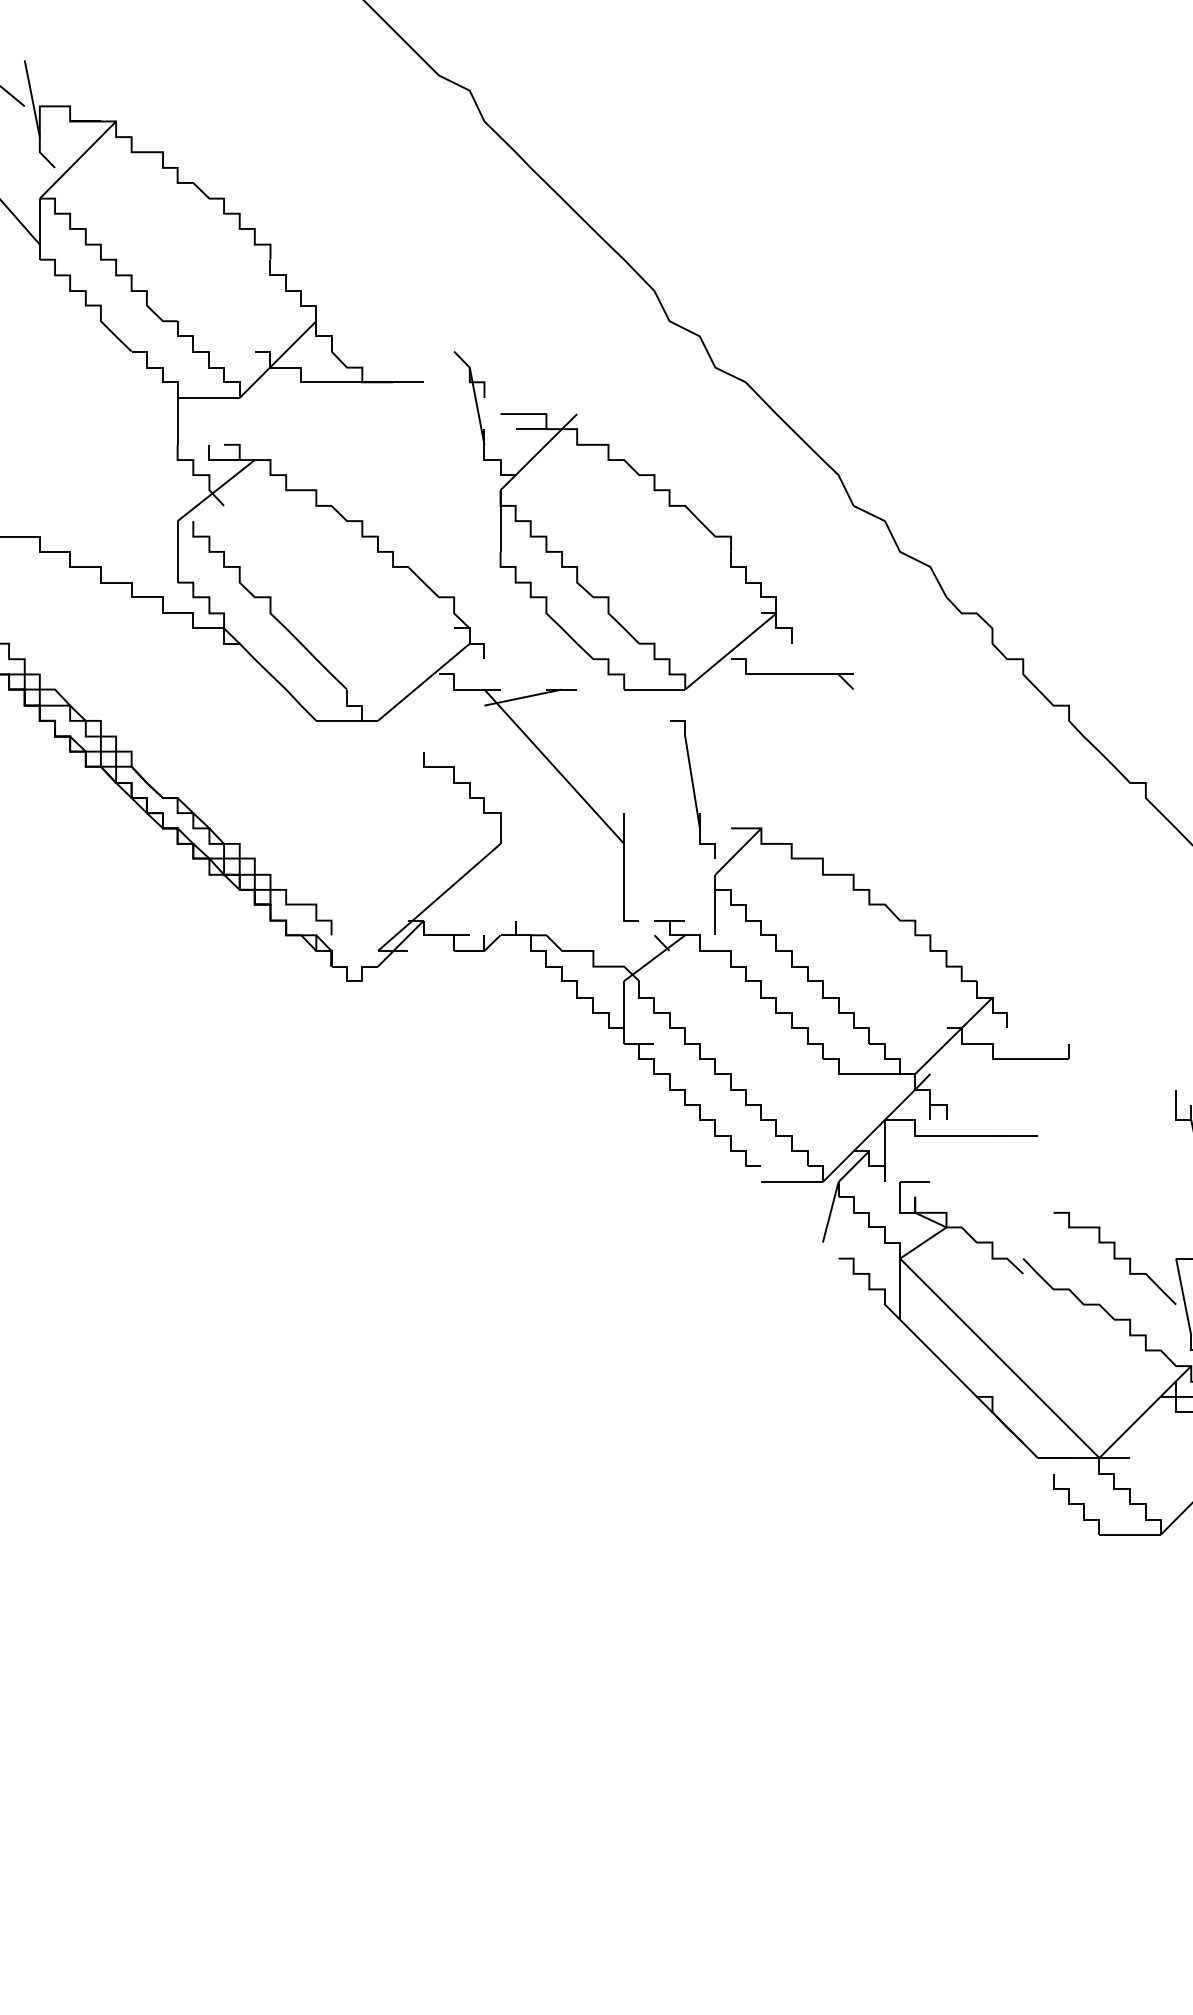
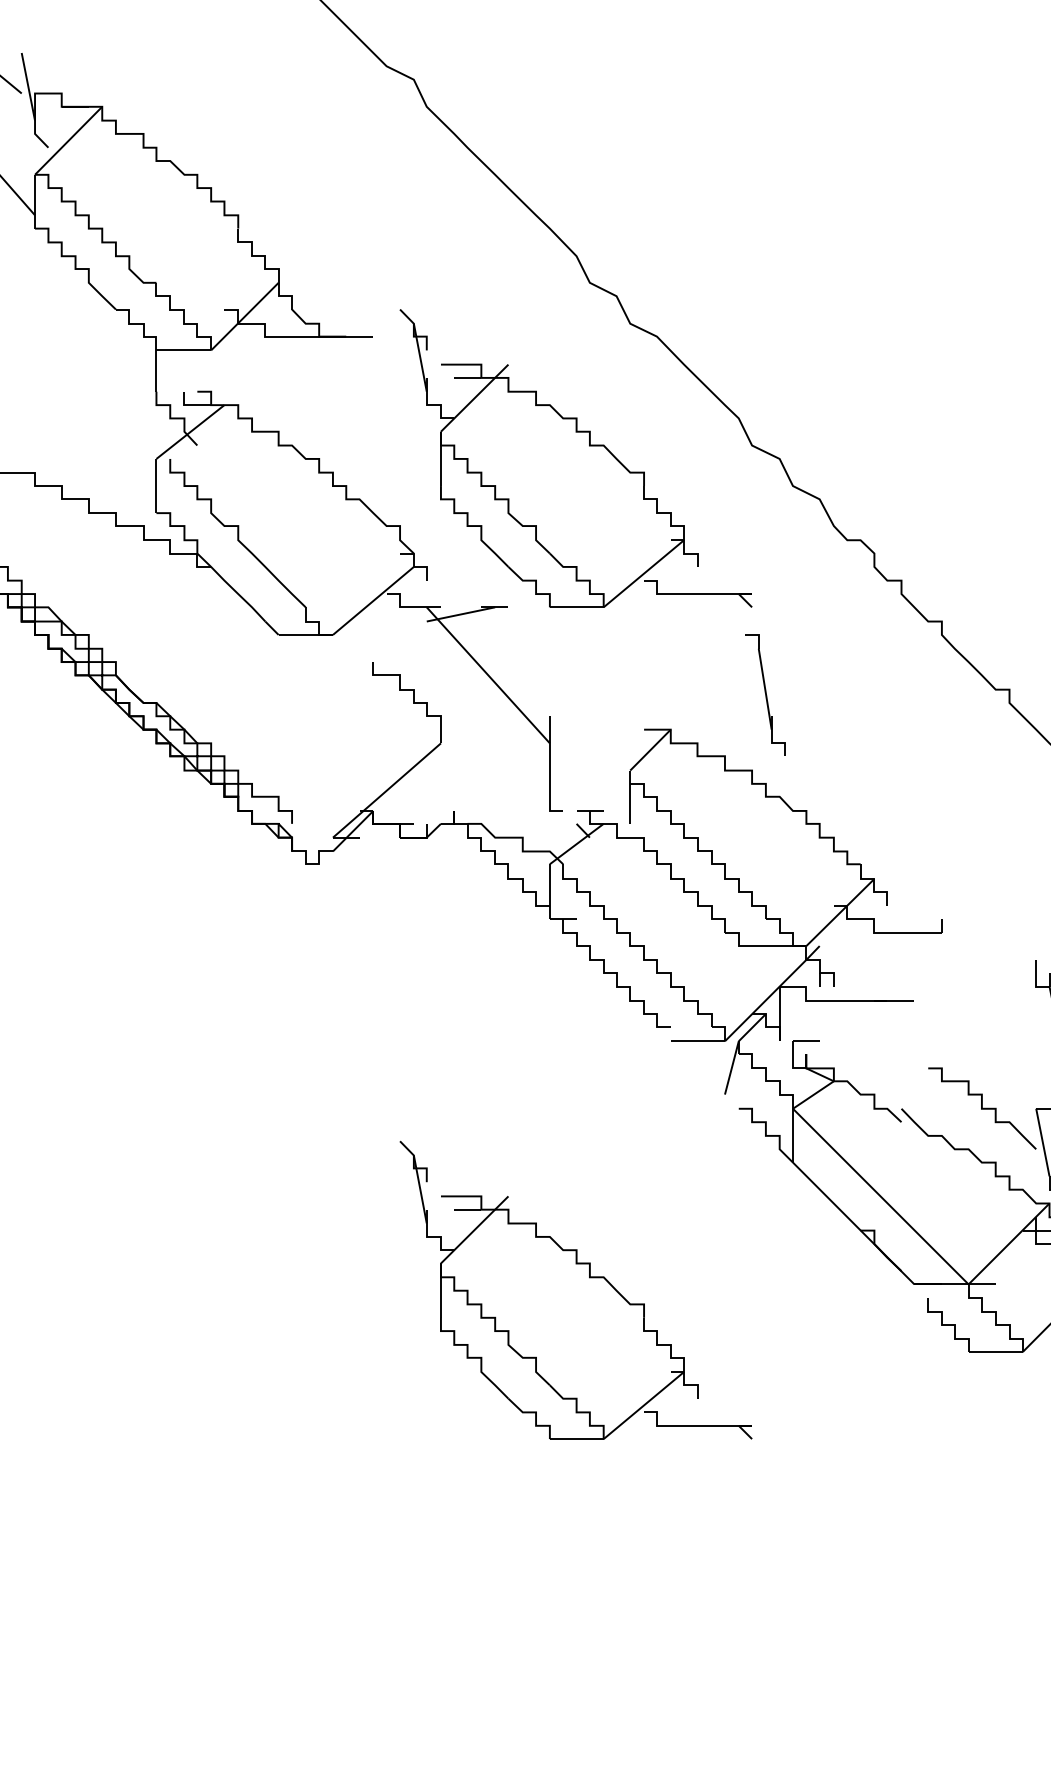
part: (692, 789) -> (765, 695), moved
part: (653, 1464) -> (575, 1290), added

